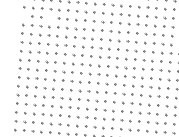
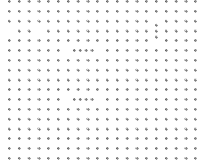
part: (155, 25) -> (156, 30), size x0.6
part: (87, 38) -> (82, 50), size x0.6
part: (84, 82) -> (82, 99), size x0.6

